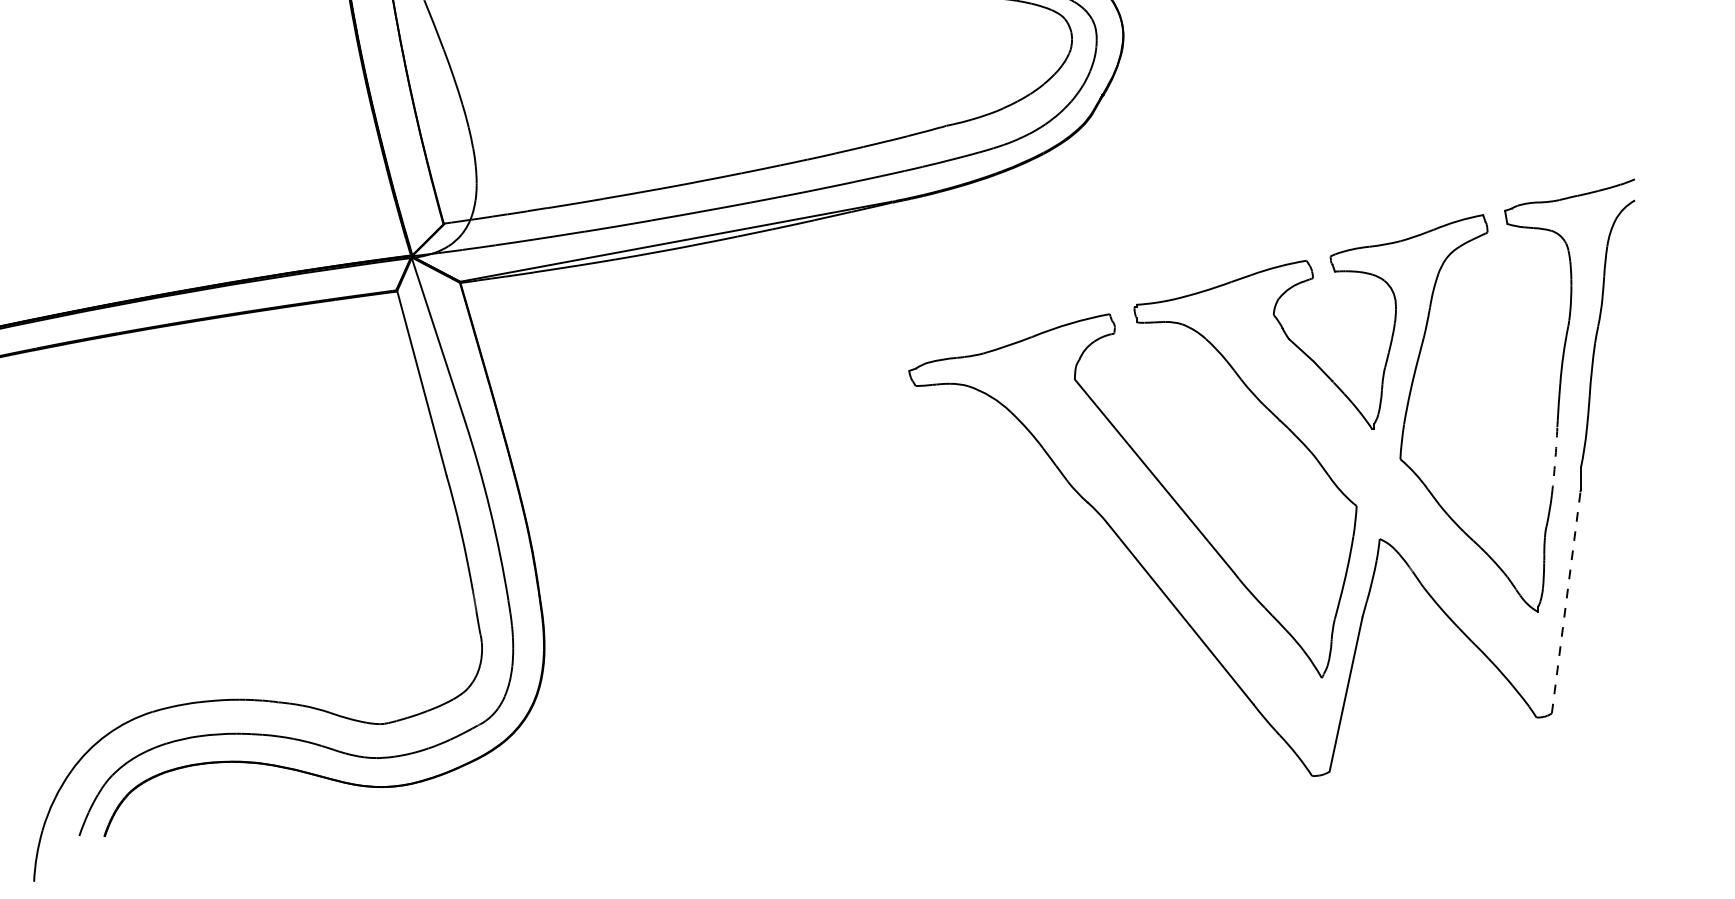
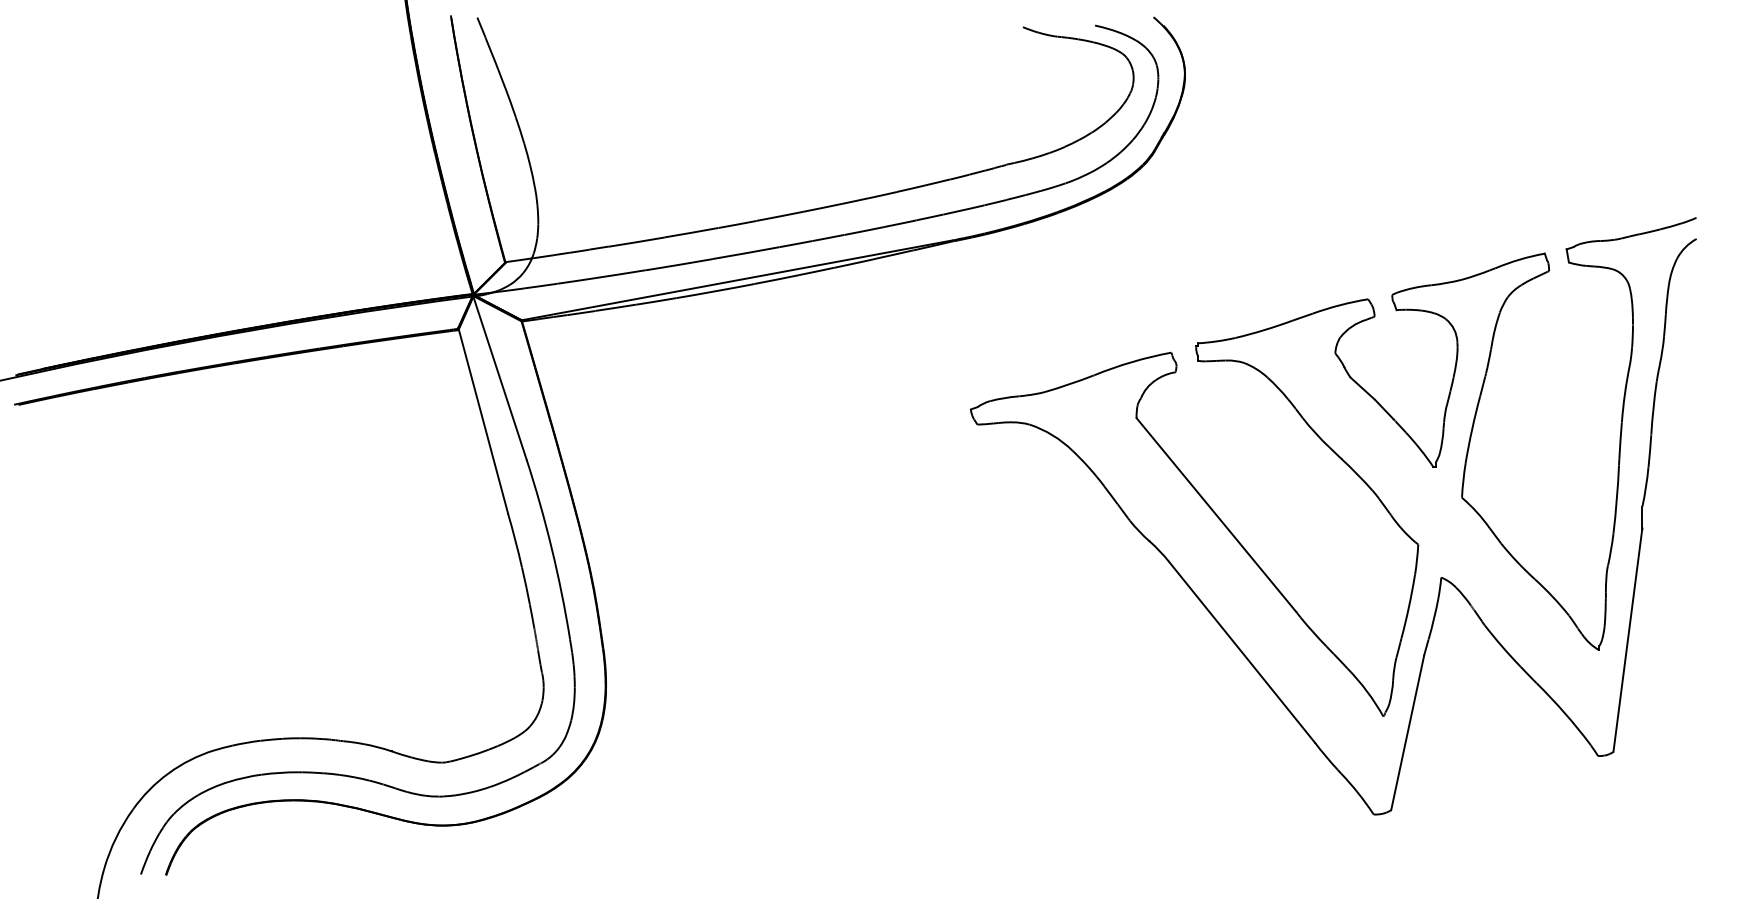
arc: (1554, 460) -> (1616, 499), dashed -> solid
line: (1565, 601) -> (1627, 640), dashed -> solid

